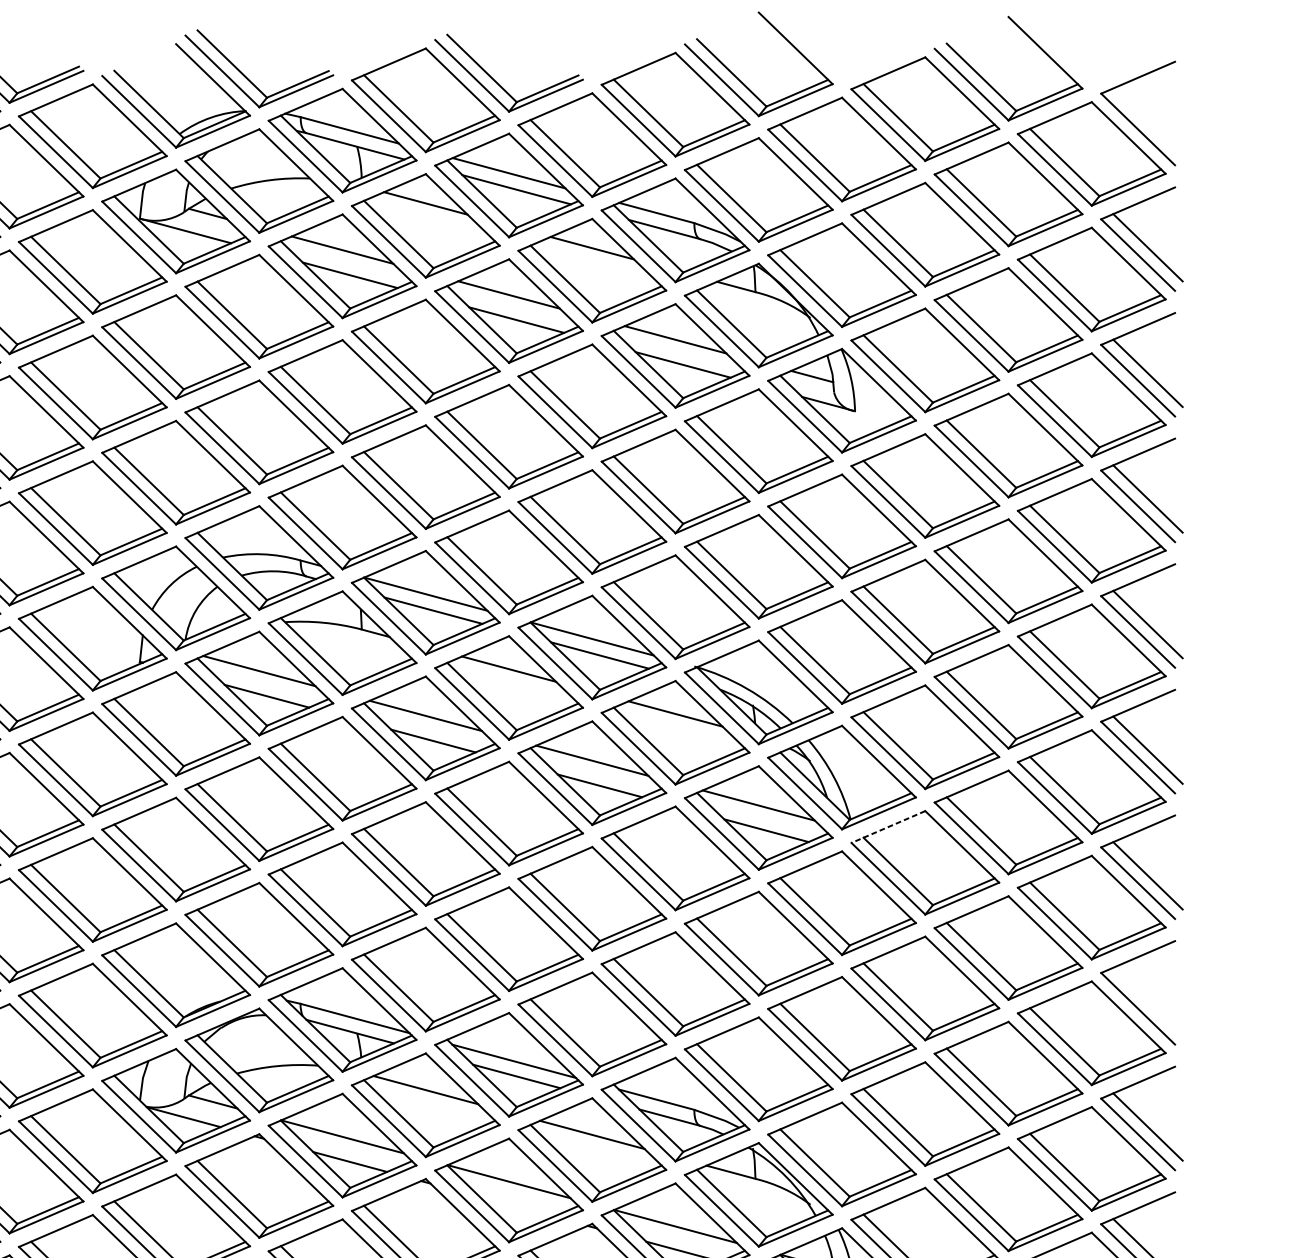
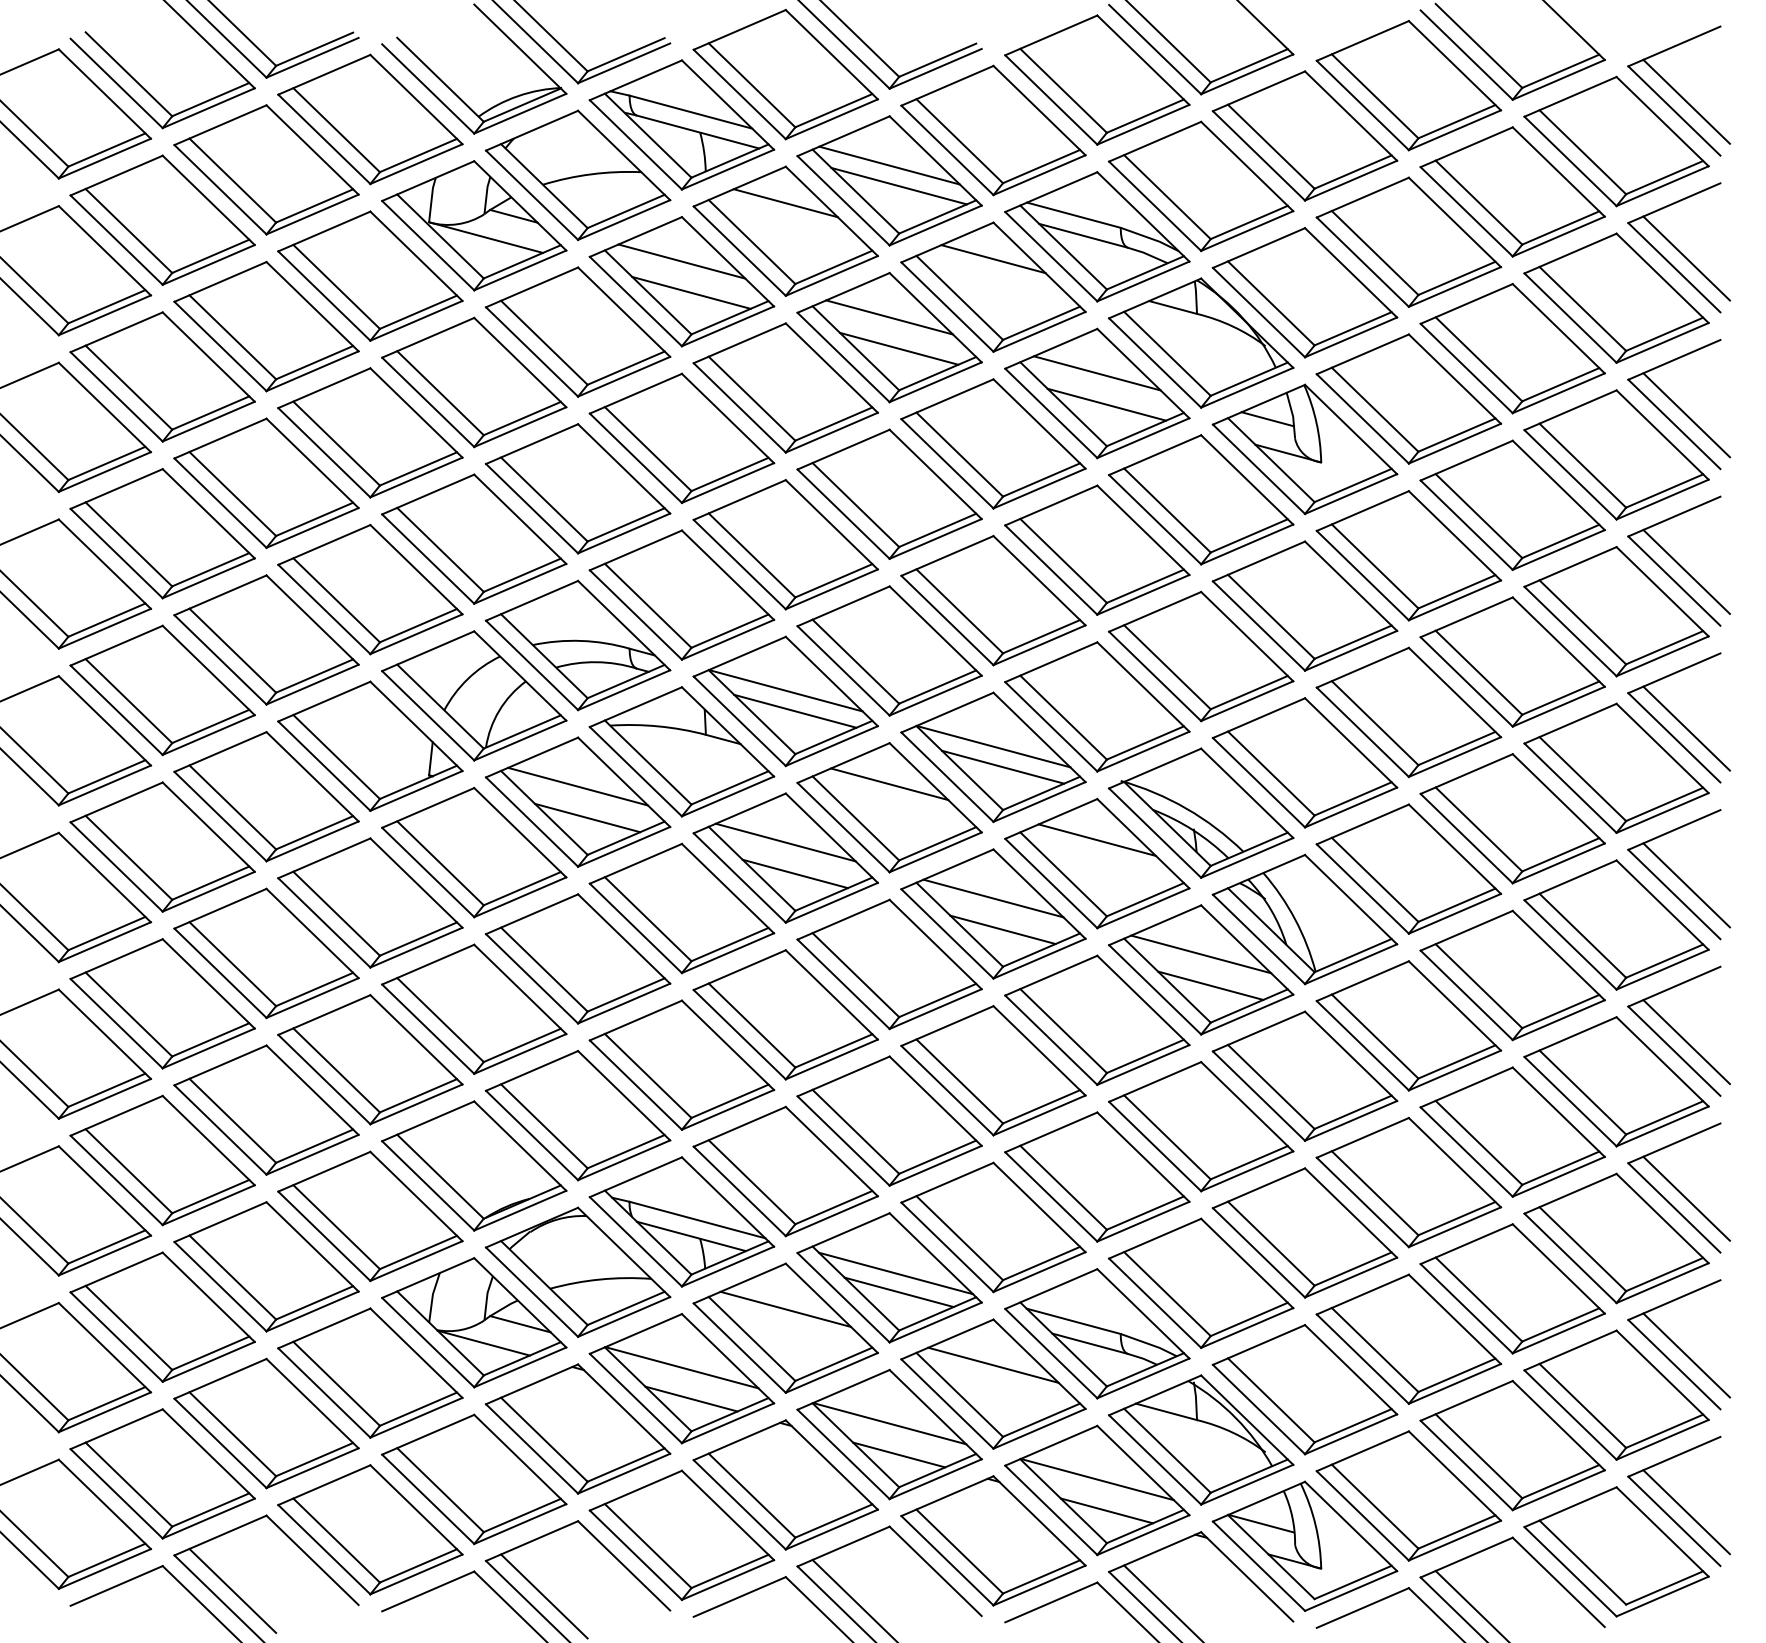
line: (1147, 121) -> (1686, 101), added
line: (888, 827) -> (1362, 981), dashed -> solid
line: (1147, 1001) -> (1686, 1198), added
line: (516, 1206) -> (899, 1454), added

